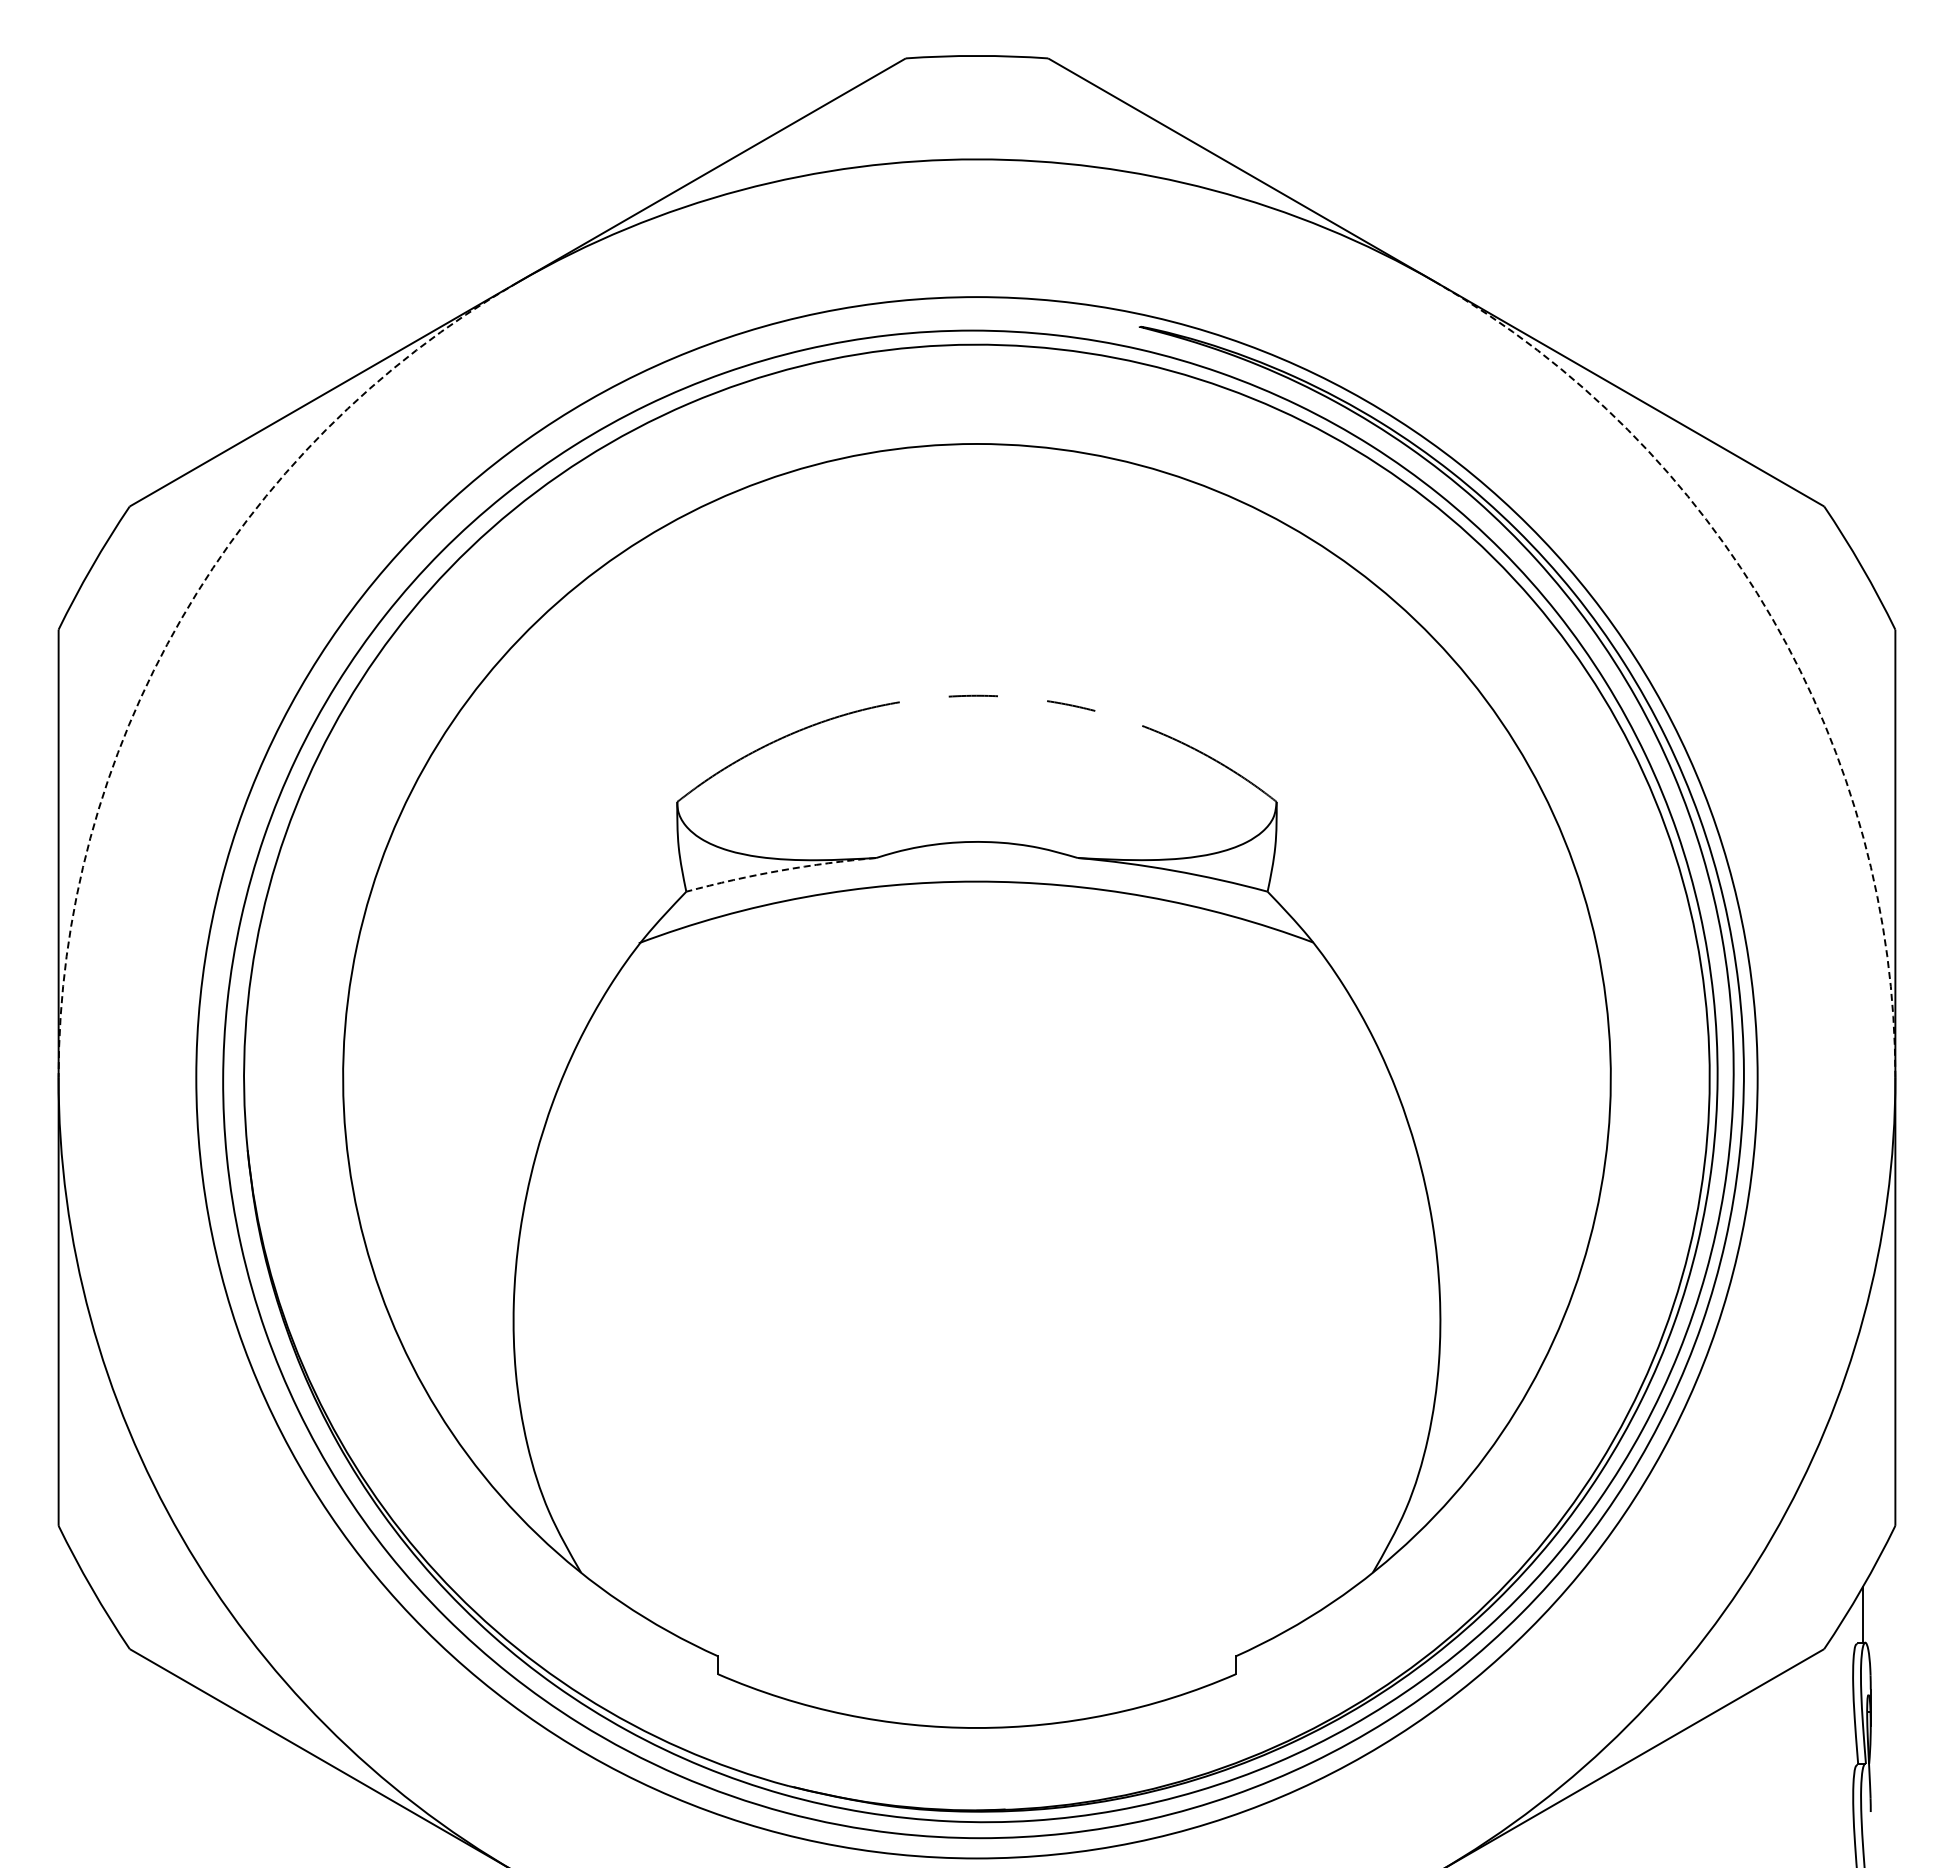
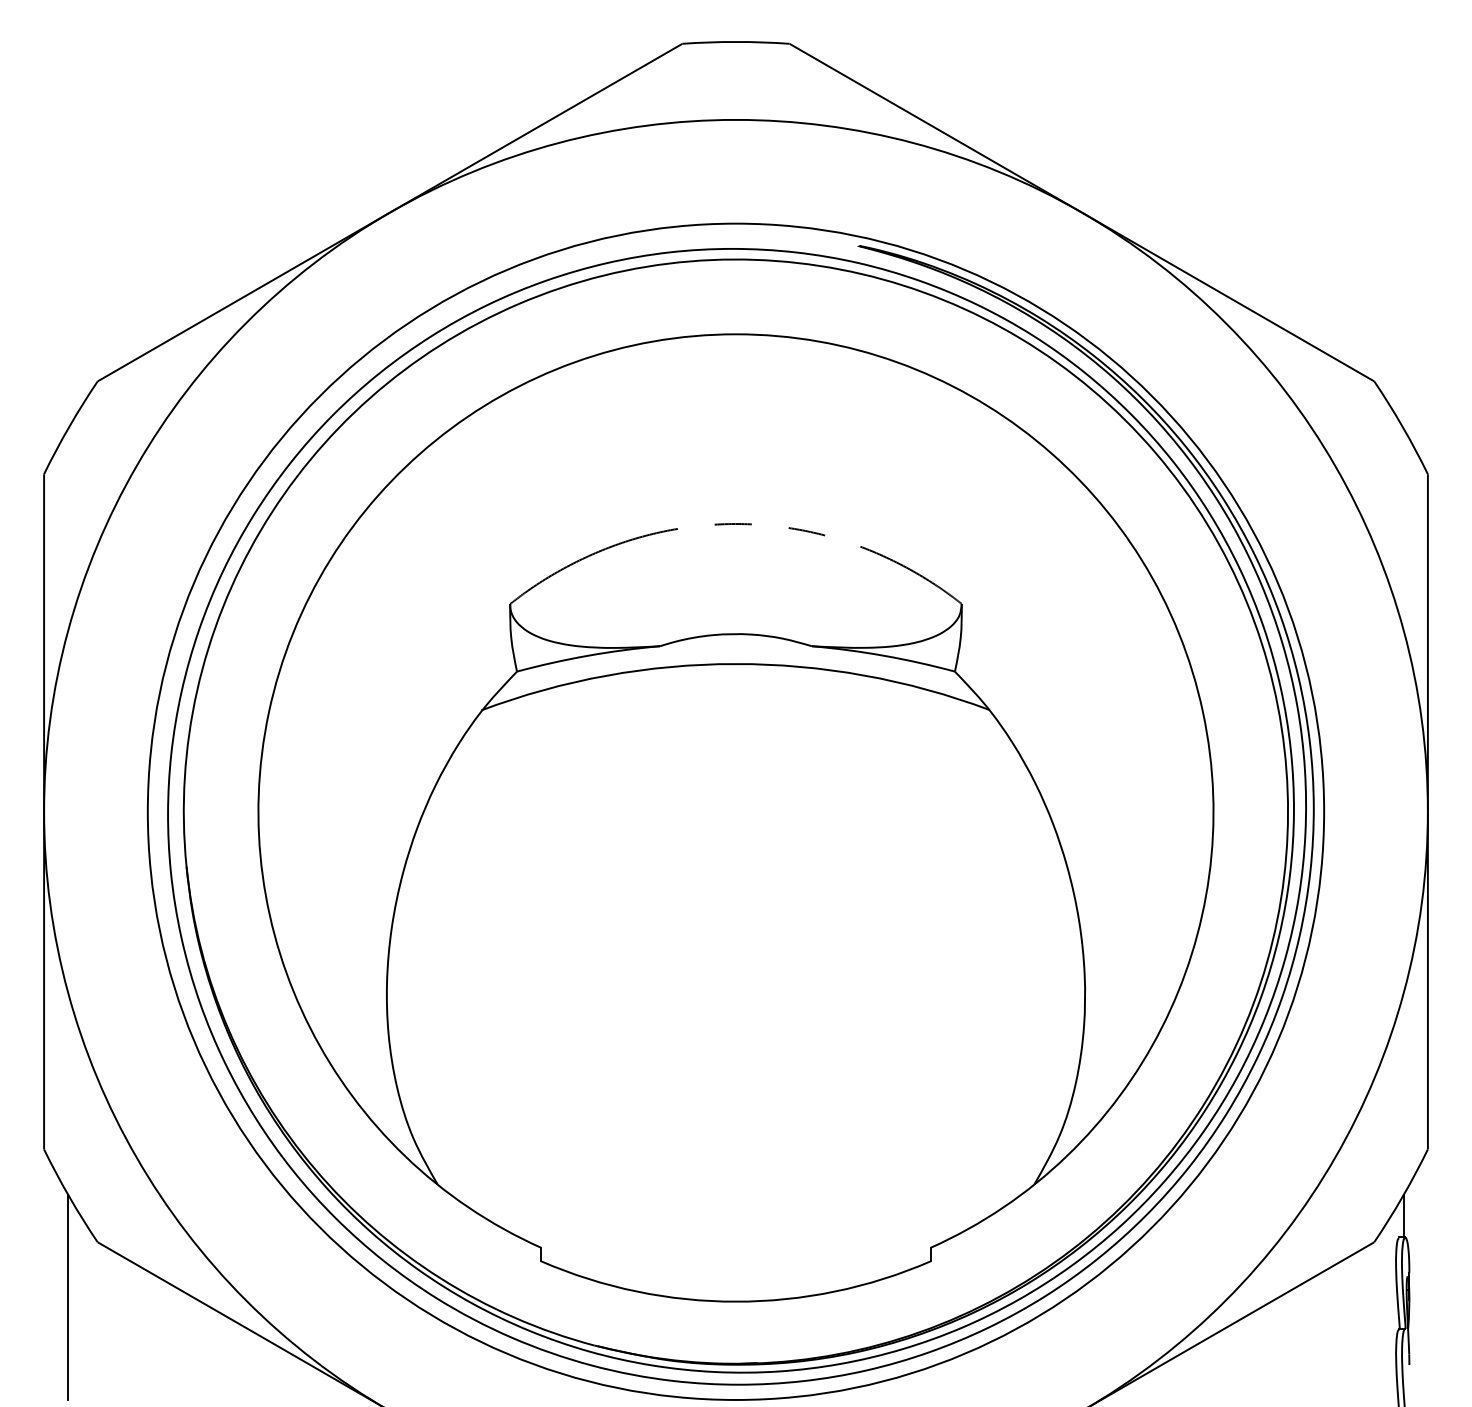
arc: (181, 618) -> (136, 465), dashed -> solid
arc: (1772, 618) -> (1335, 465), dashed -> solid
arc: (780, 870) -> (587, 655), dashed -> solid
line: (90, 1722) -> (68, 1297), added

